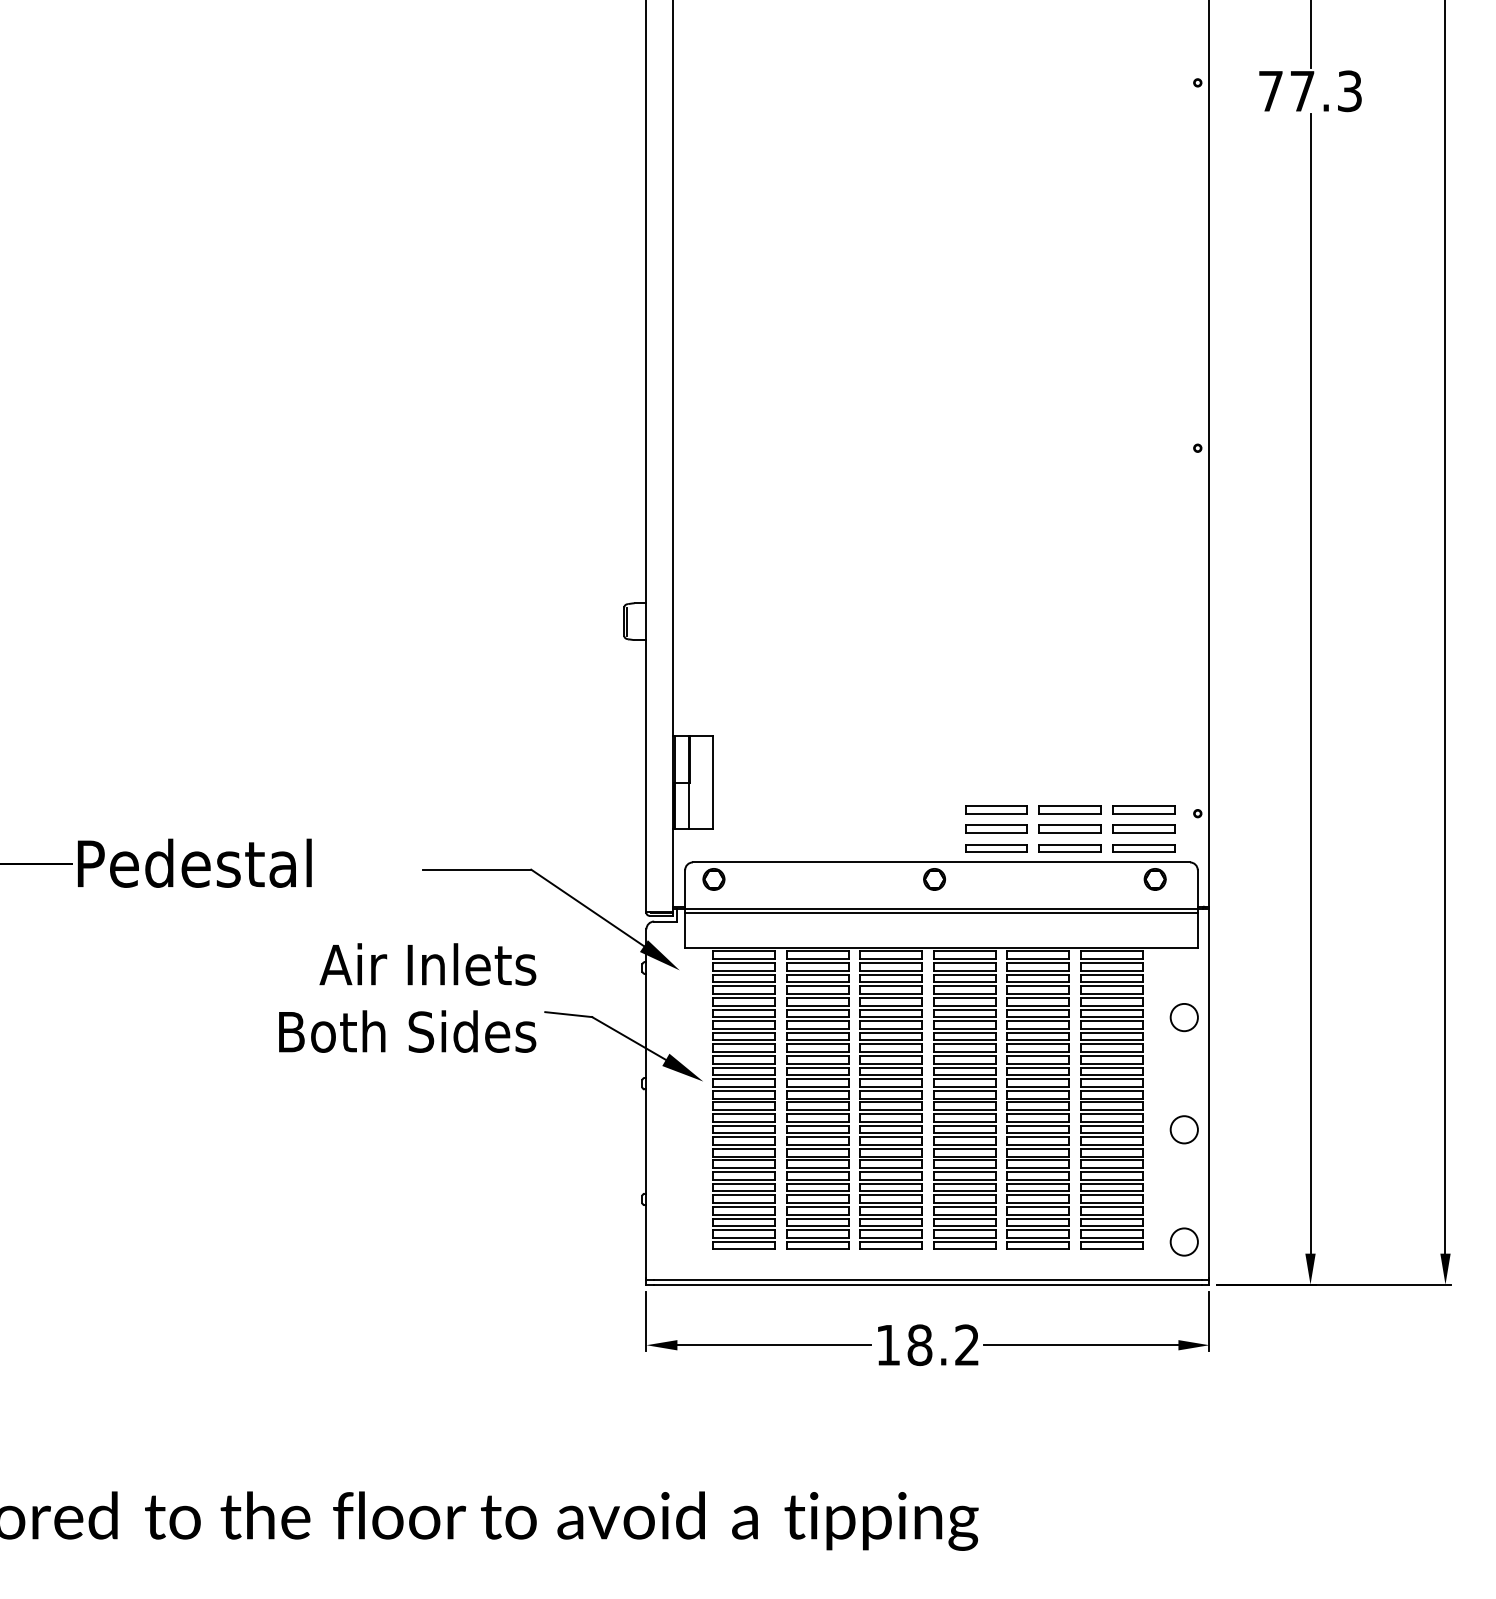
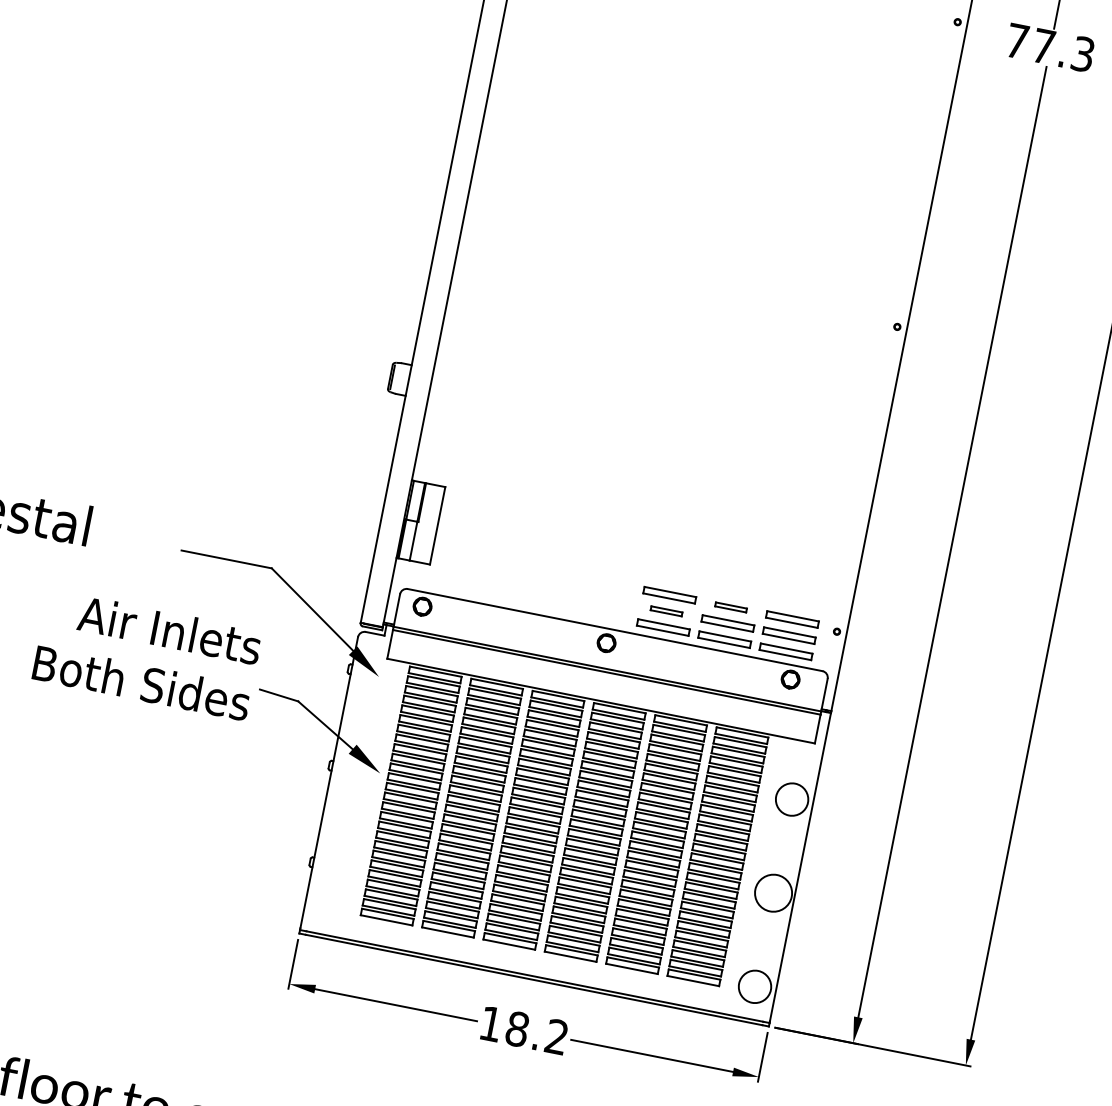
part: (1069, 809) -> (730, 607), size x0.6
part: (996, 828) -> (666, 610), size x0.6
circle: (1183, 1017) -> (791, 799), size x1.4
circle: (1183, 1129) -> (772, 892), size x1.6
circle: (1183, 1241) -> (754, 986), size x1.4

